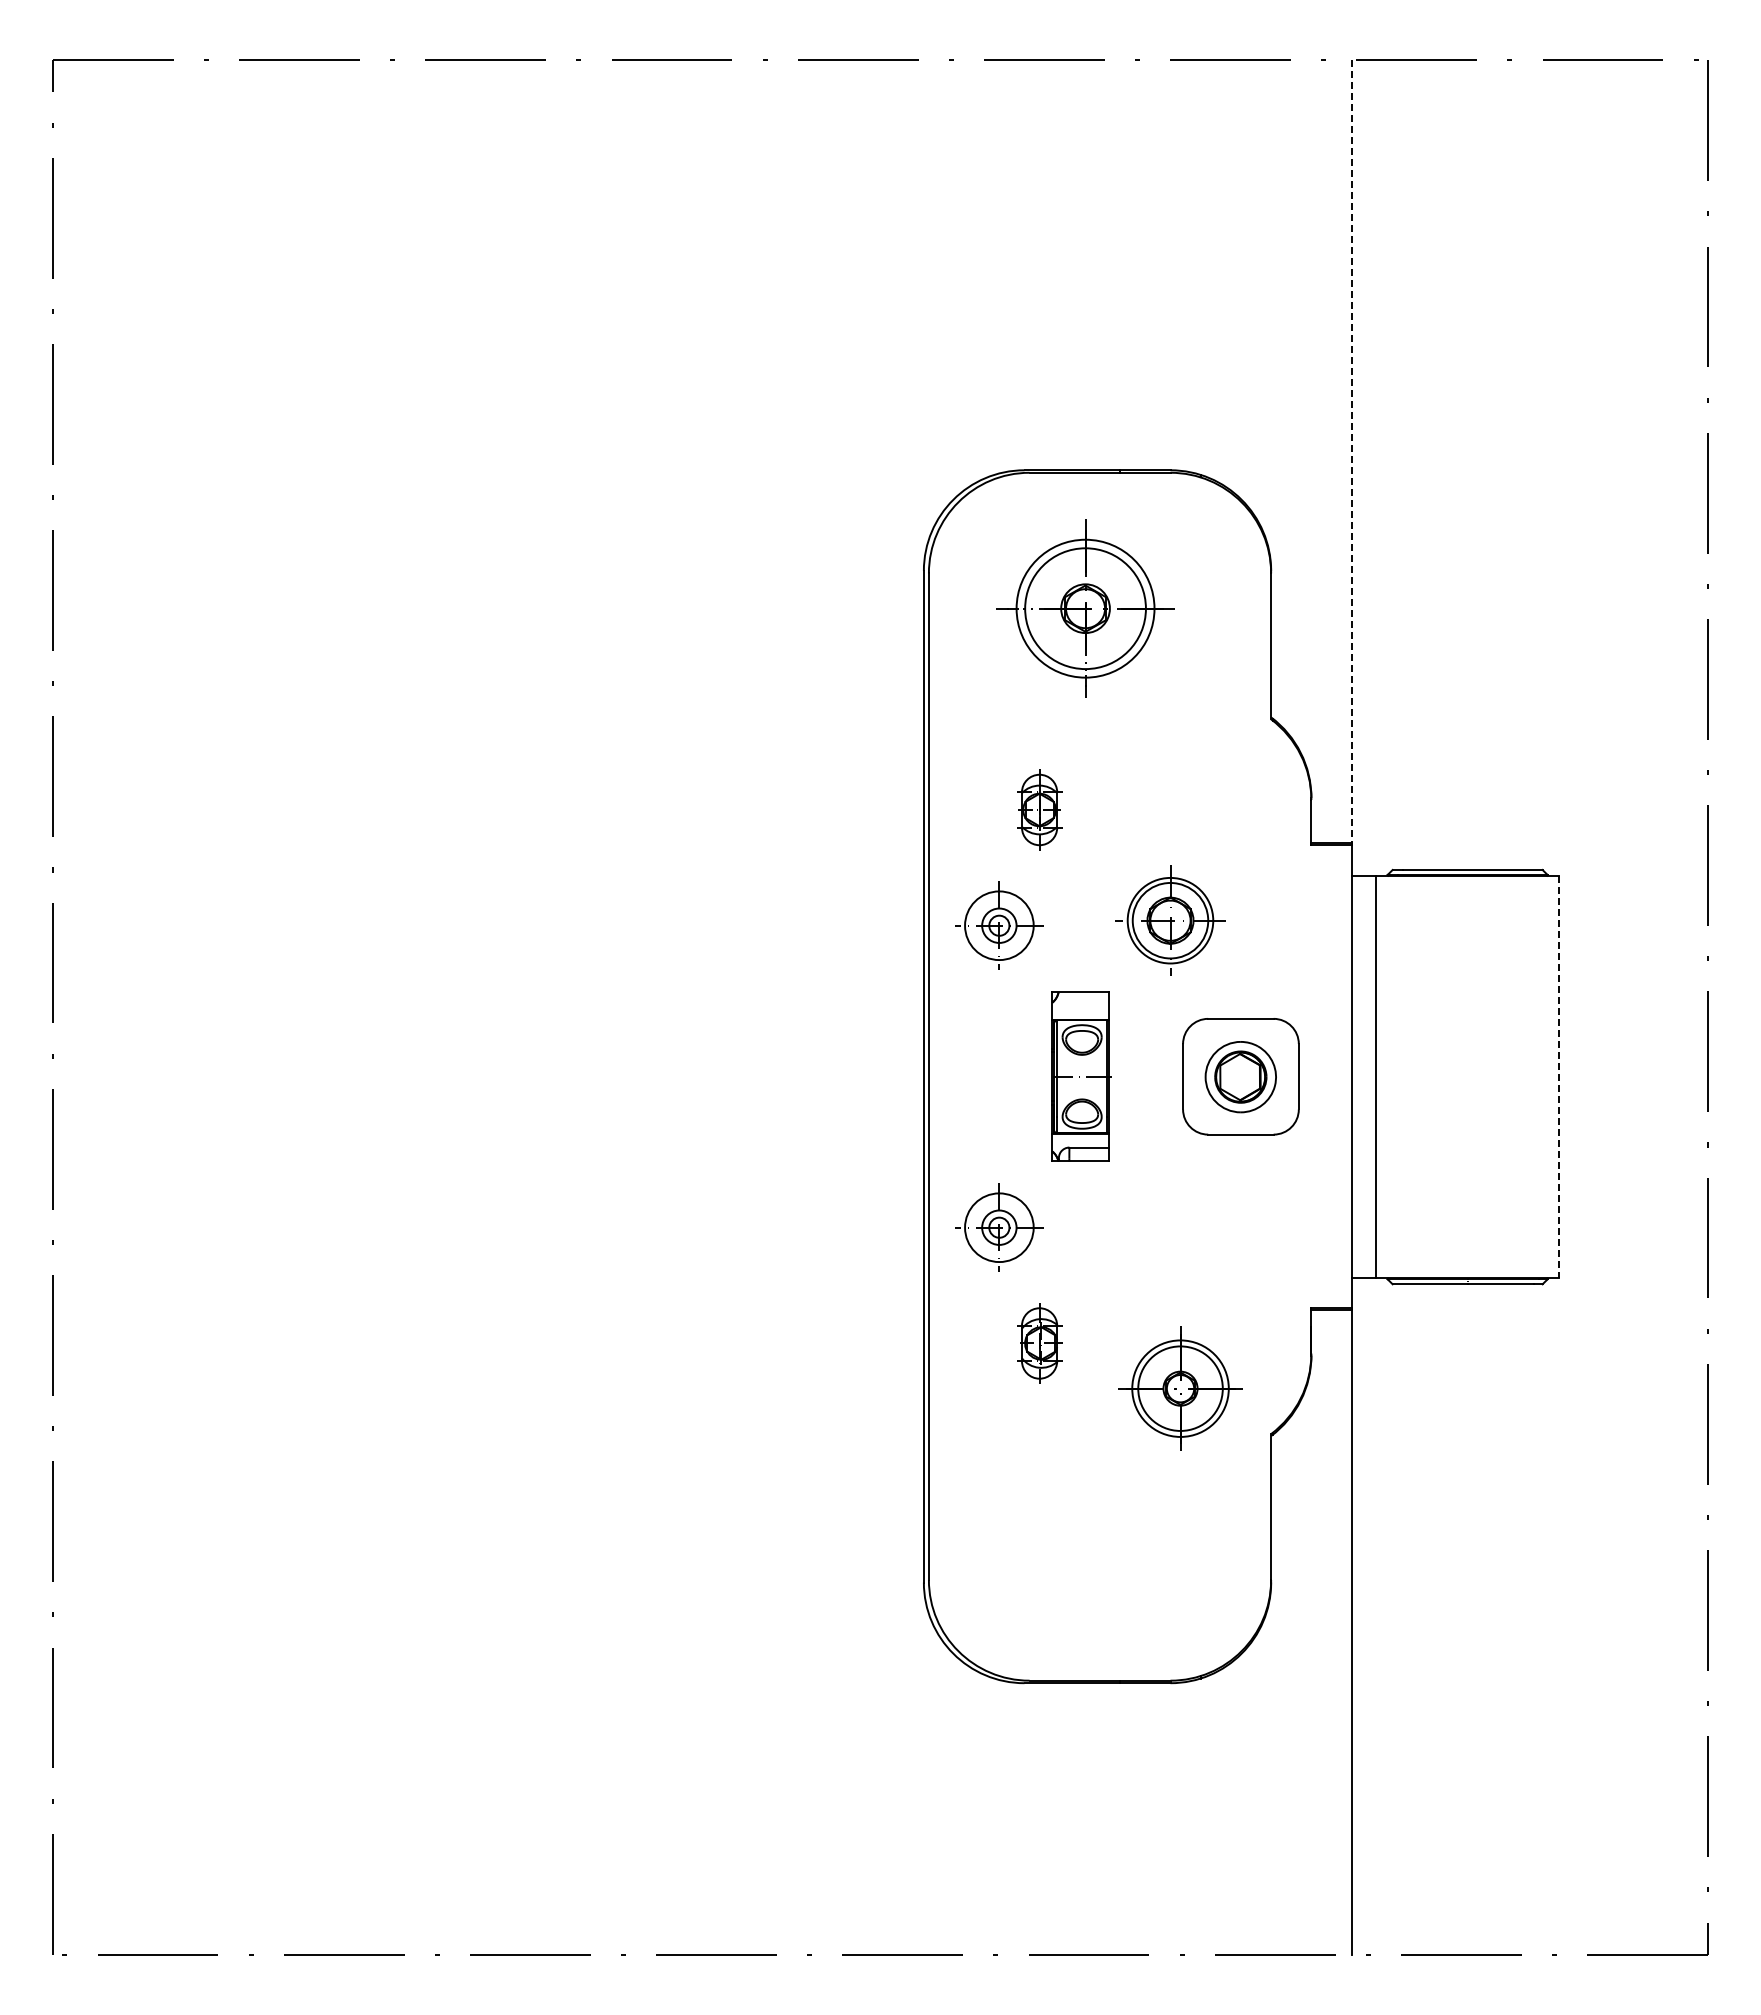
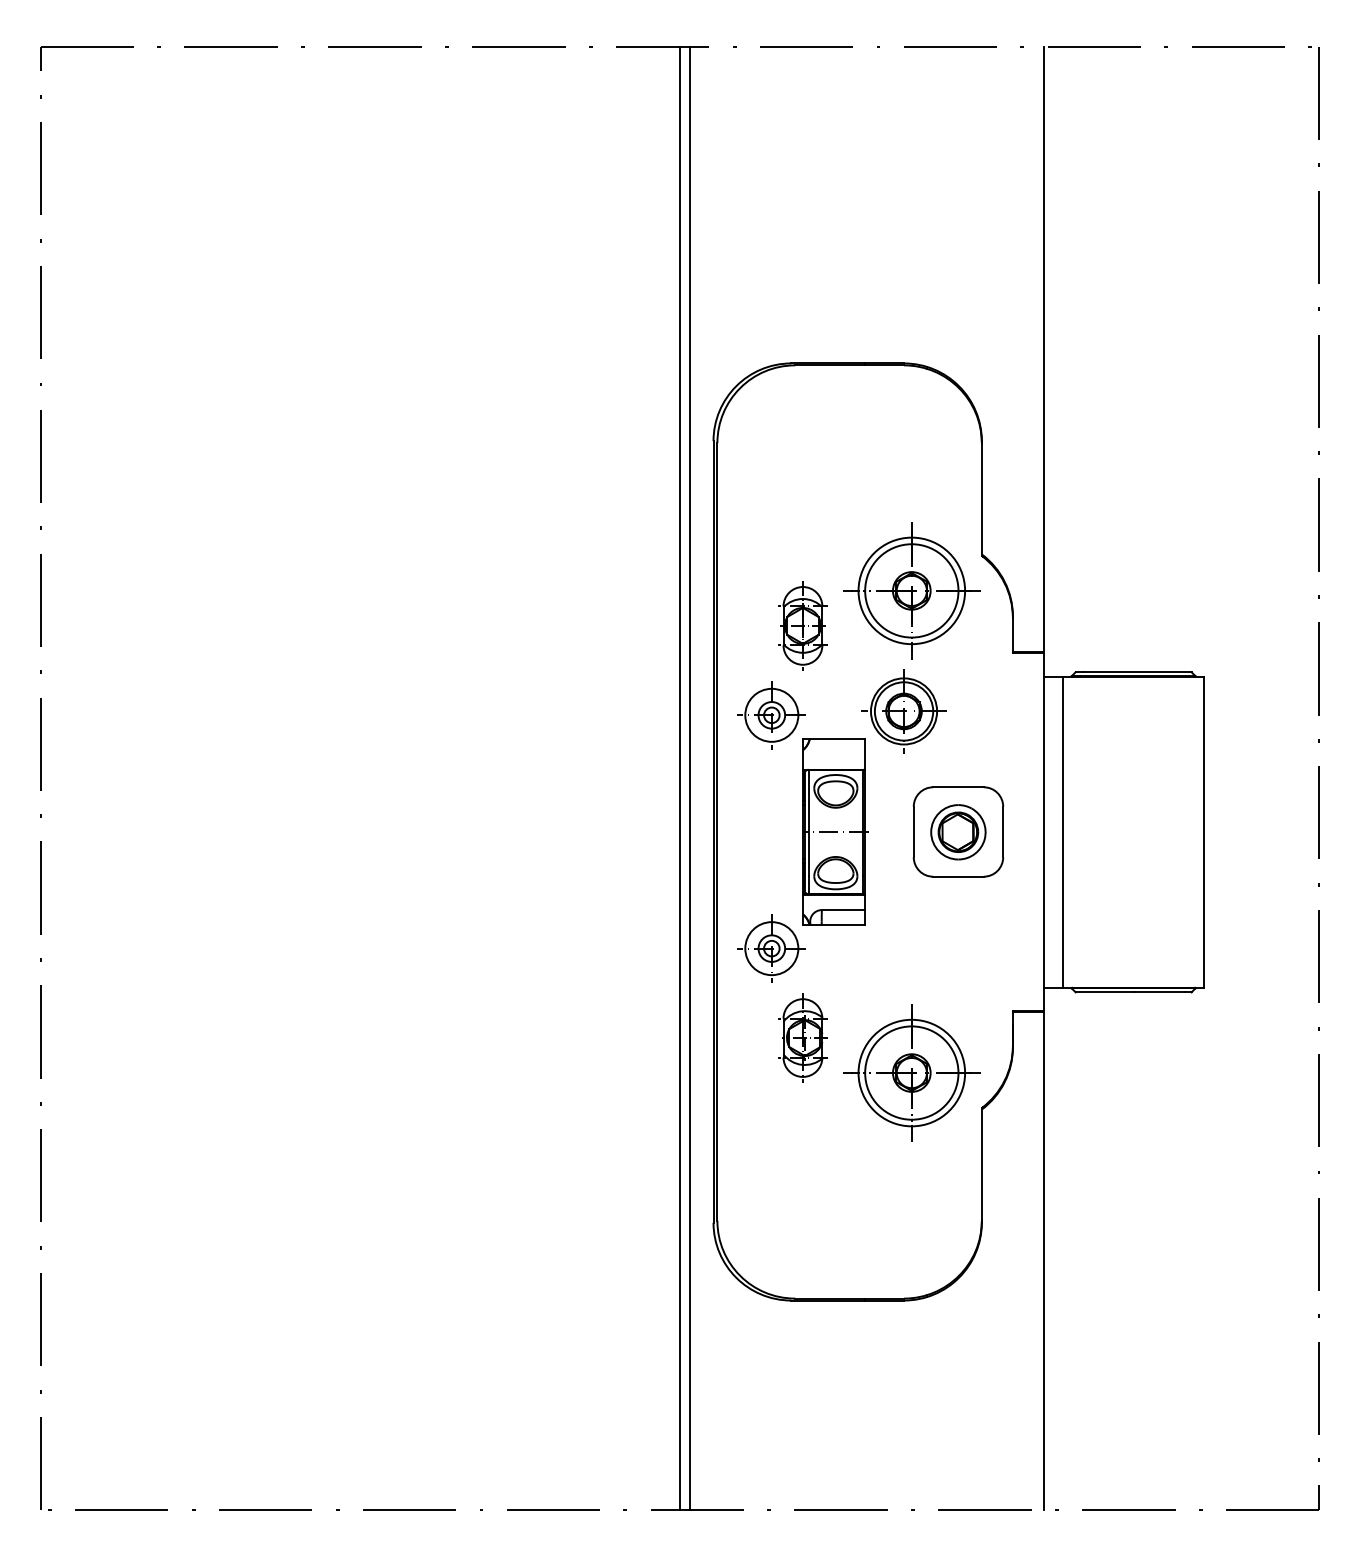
line: (1351, 452) -> (1043, 349), dashed -> solid
part: (1085, 608) -> (911, 590), moved
part: (1039, 809) -> (802, 625), size x1.43
line: (880, 1007) -> (680, 778), added
line: (893, 1007) -> (690, 778), added
part: (1081, 1076) -> (835, 831), size x1.43
line: (1559, 1077) -> (1204, 832), dashed -> solid
part: (1039, 1343) -> (802, 1038), size x1.43
part: (1180, 1388) -> (911, 1072), size x1.43

